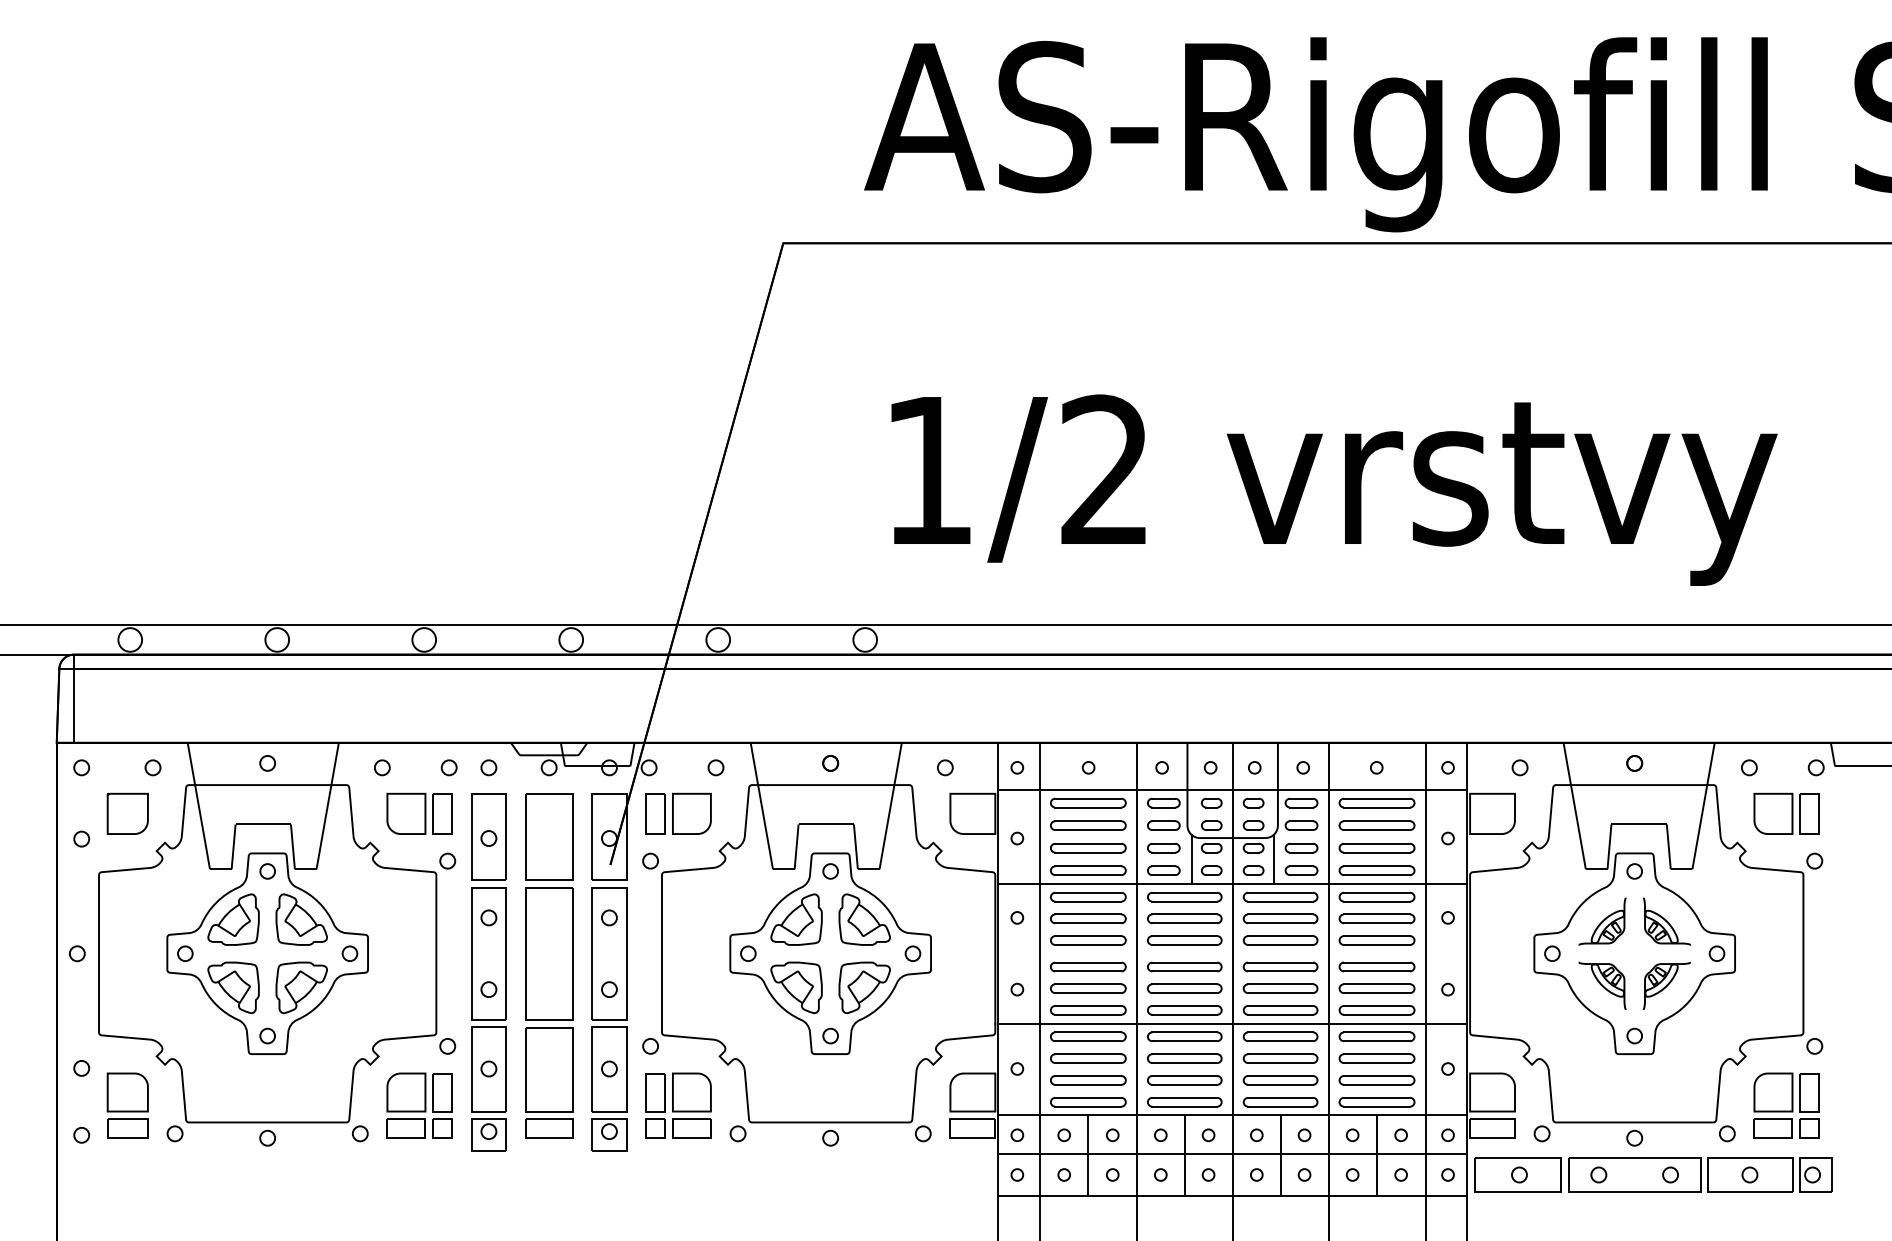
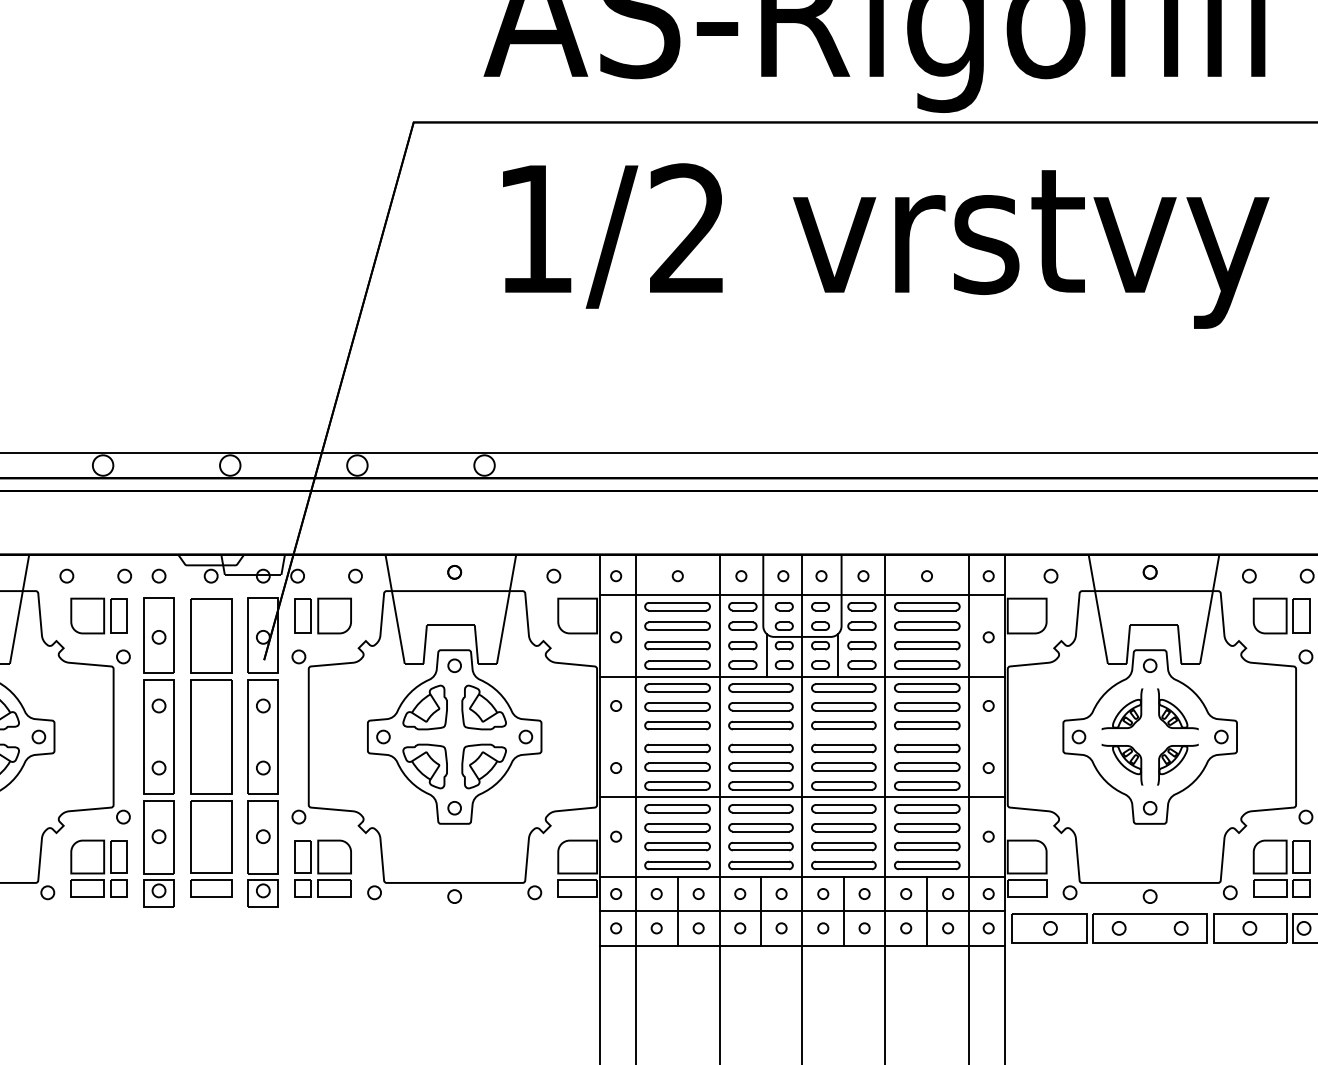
text: (1334, 489) -> (886, 245), moved

